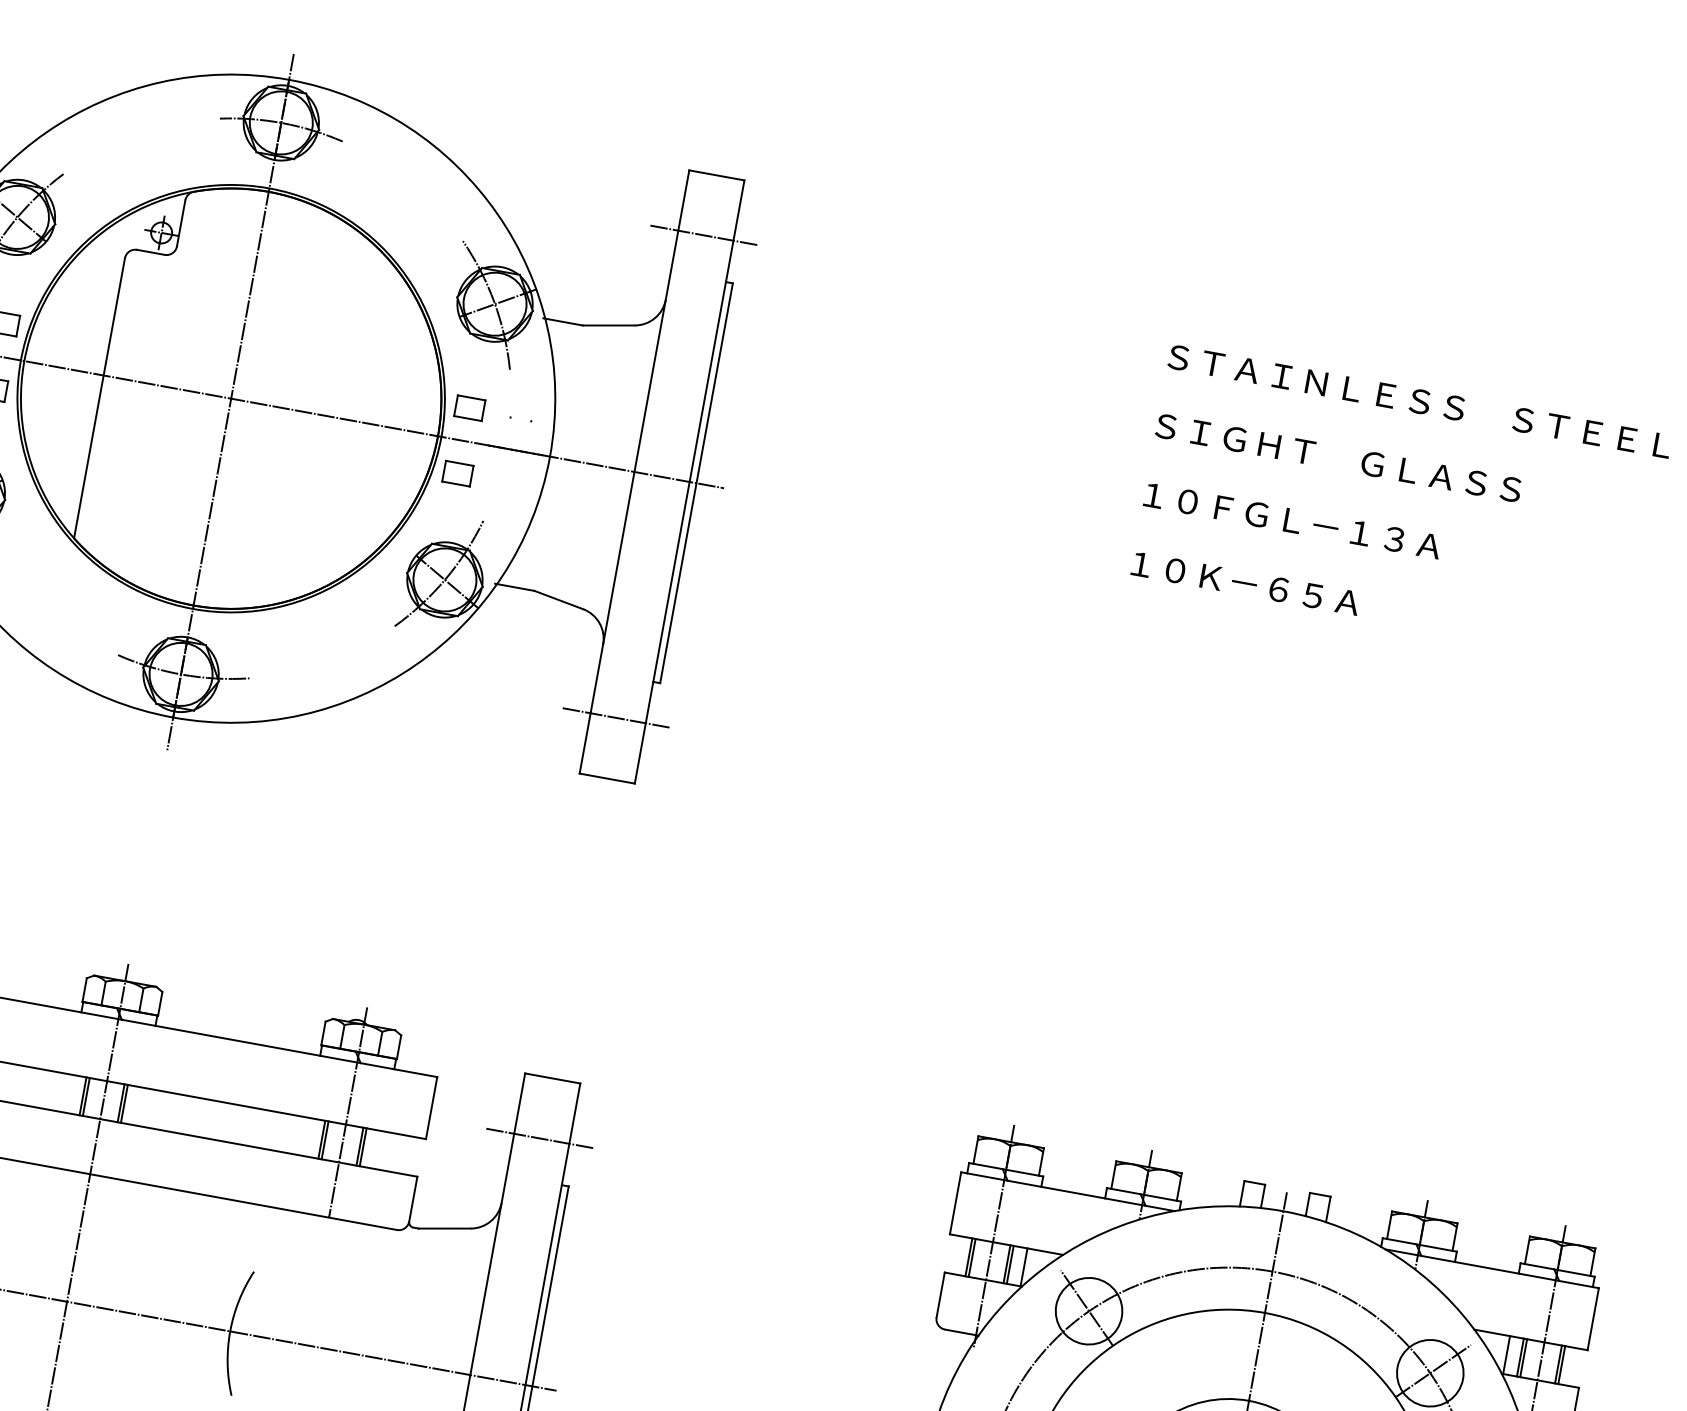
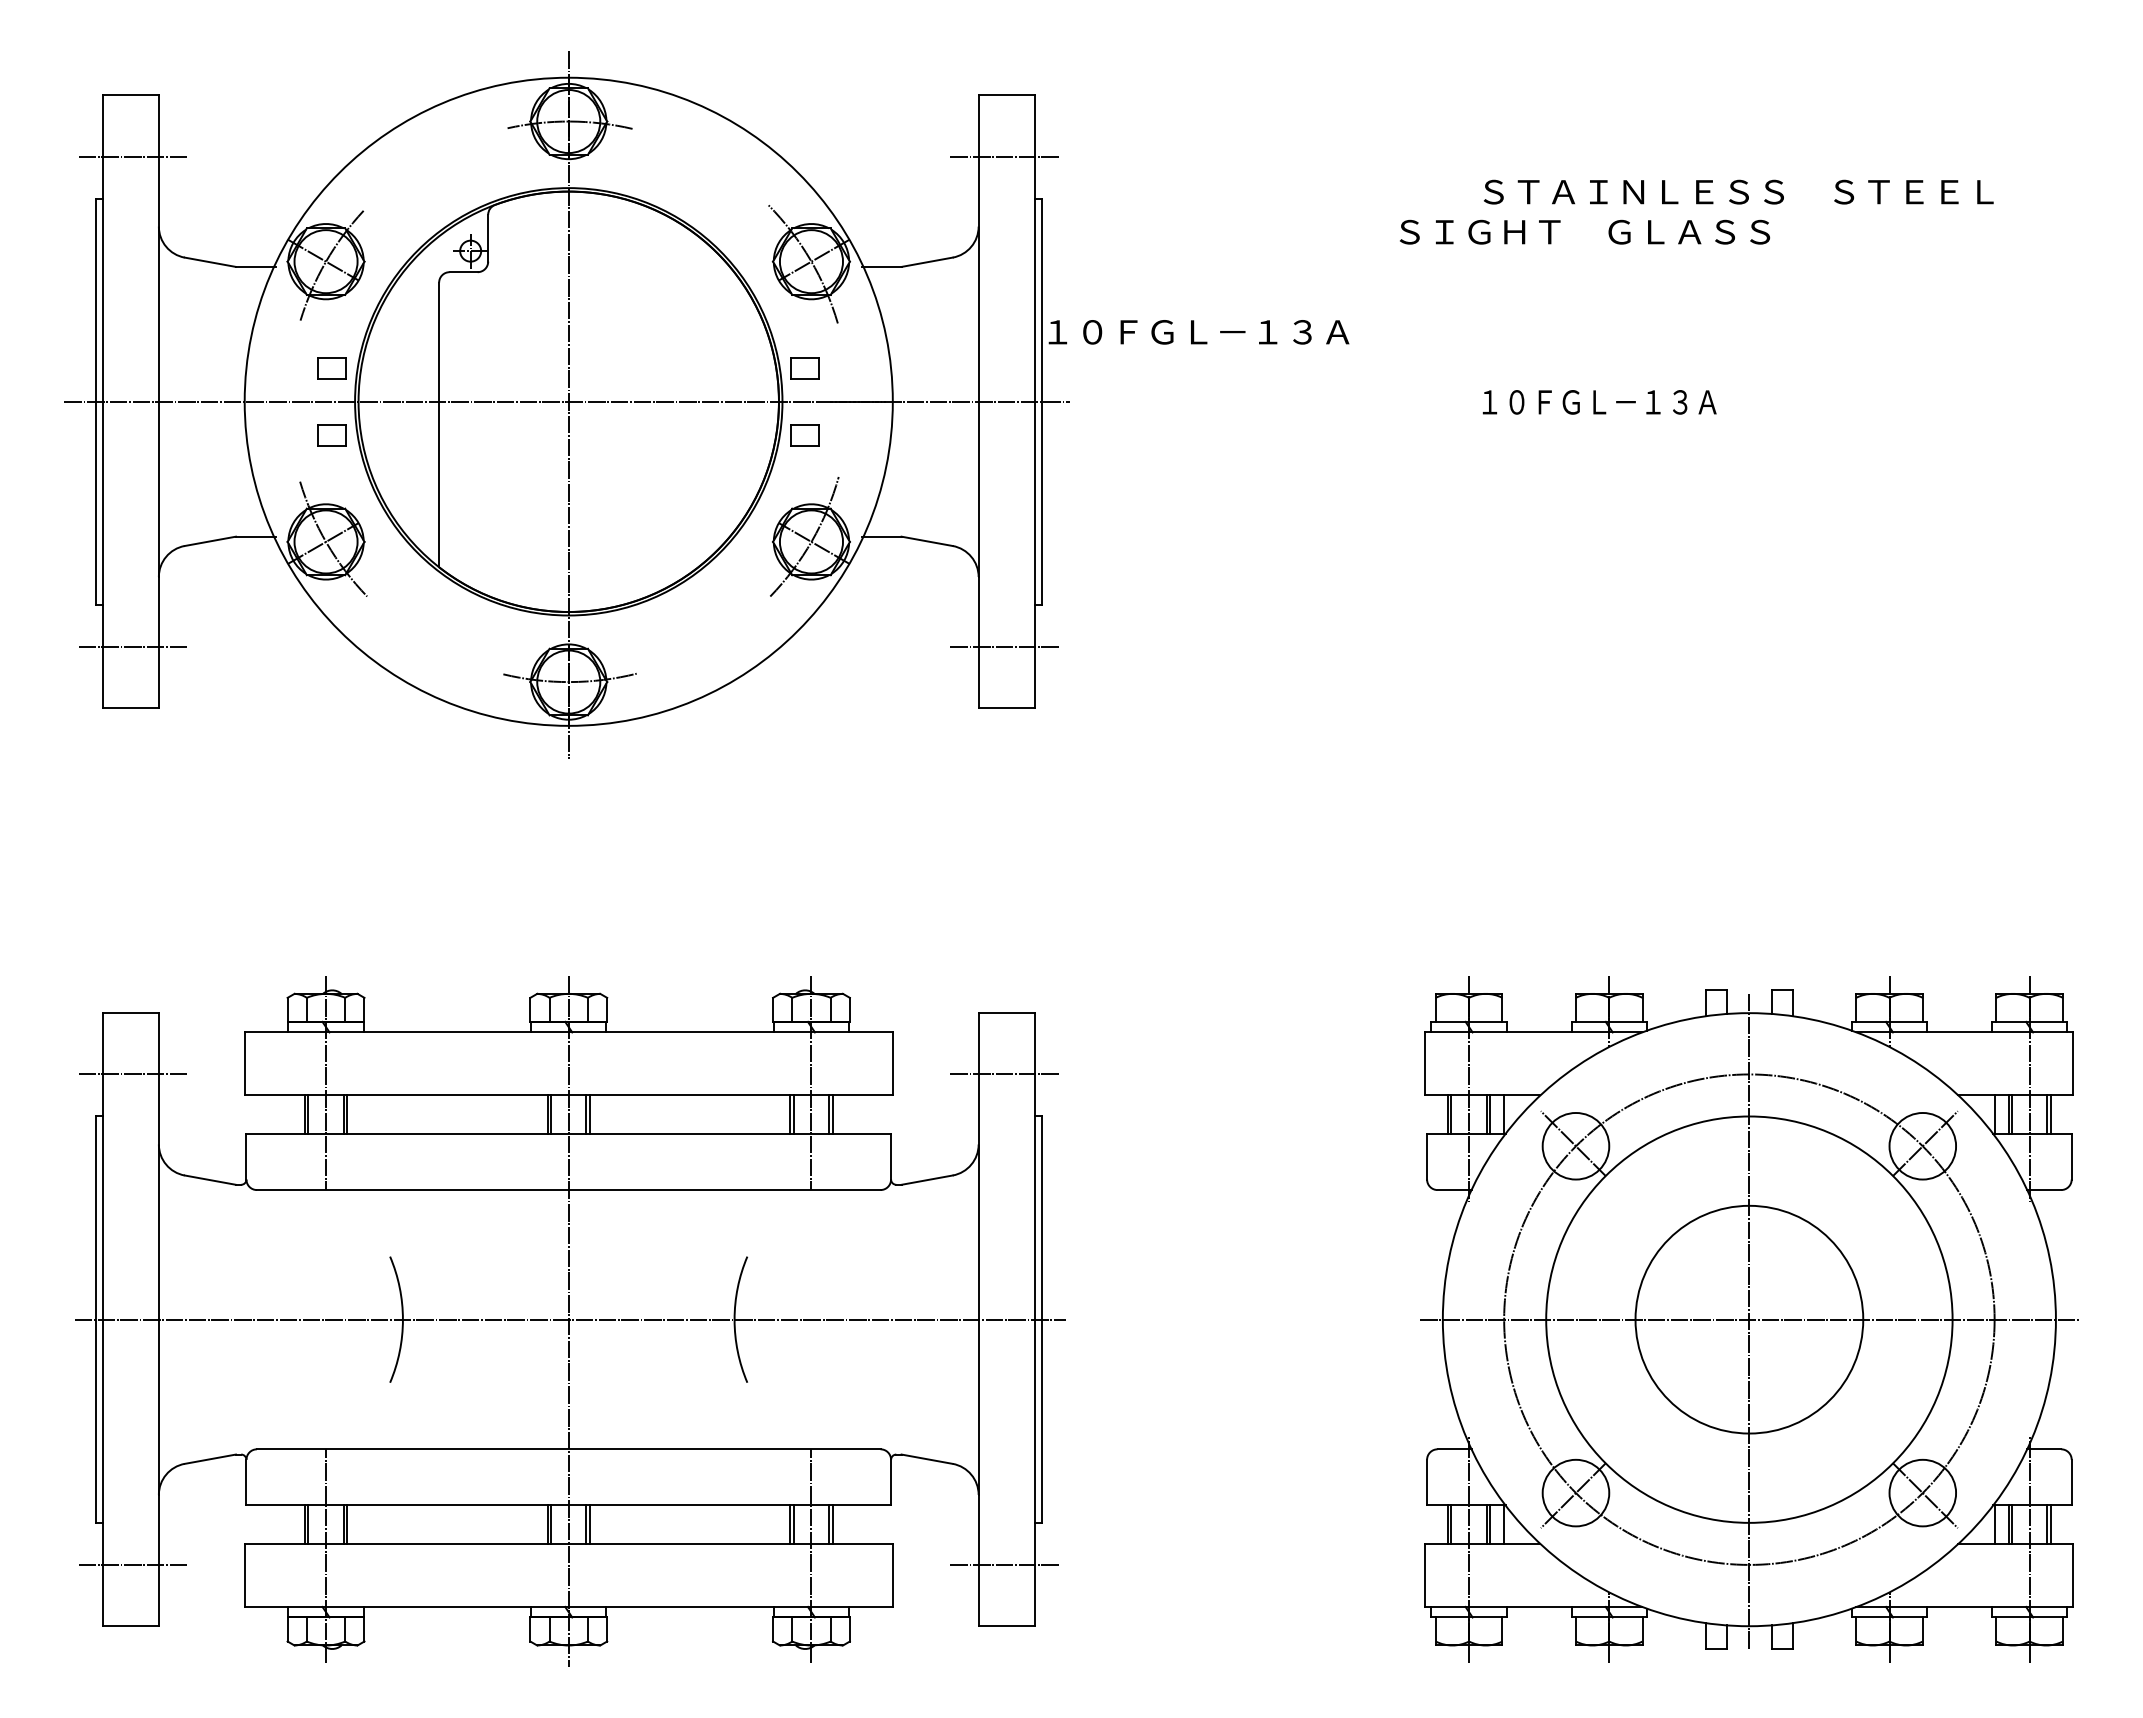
text: (1339, 457) -> (1585, 231), moved
text: (1292, 521) -> (1198, 332), moved
text: (1245, 583) -> (1599, 402), １０Ｋ－６５Ａ -> １０ＦＧＬ－１３Ａ

